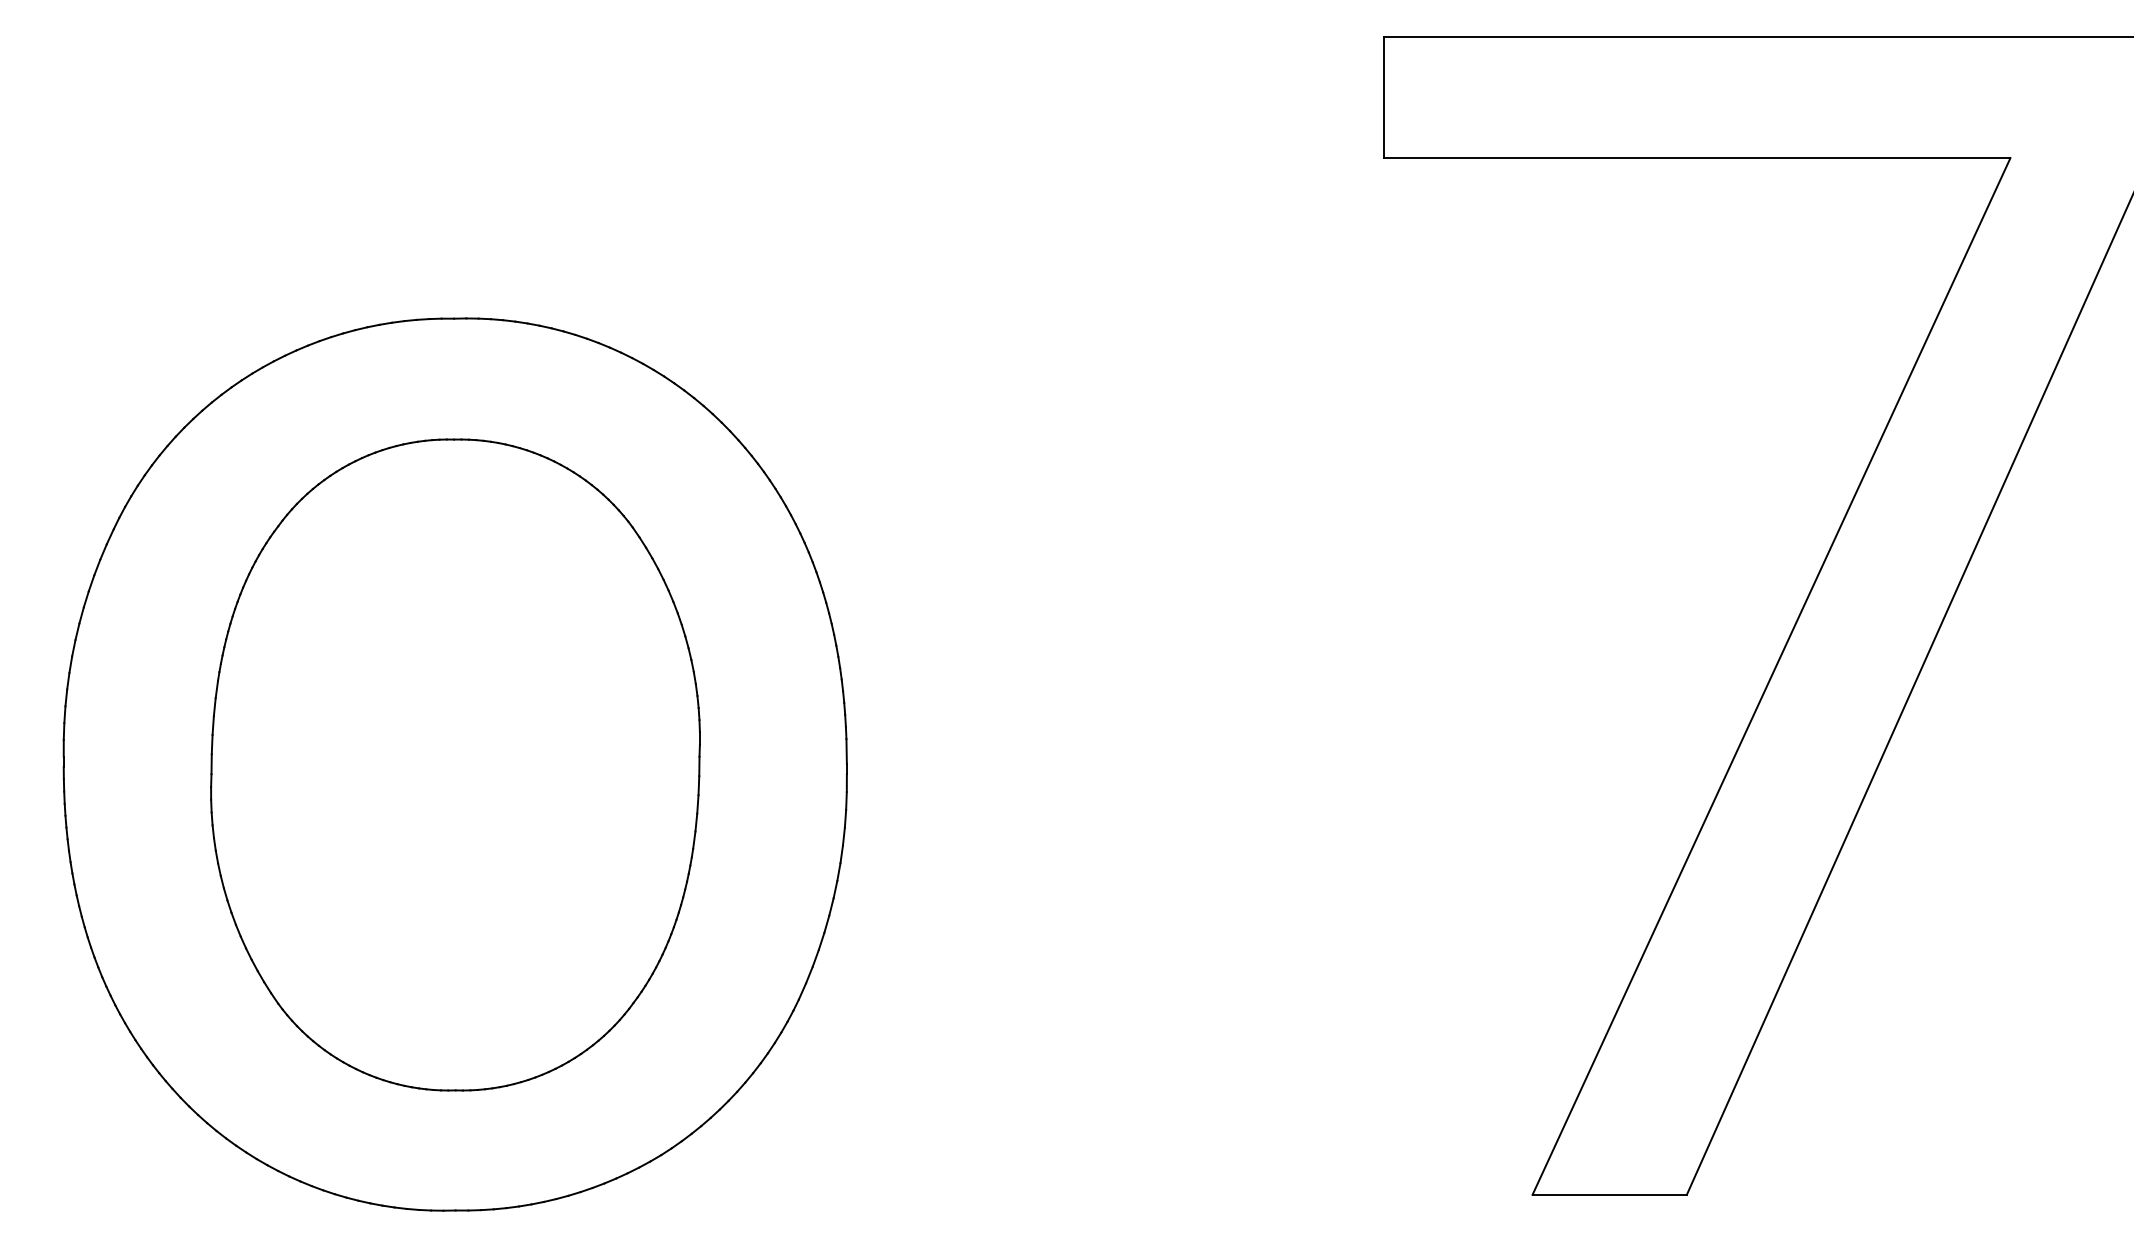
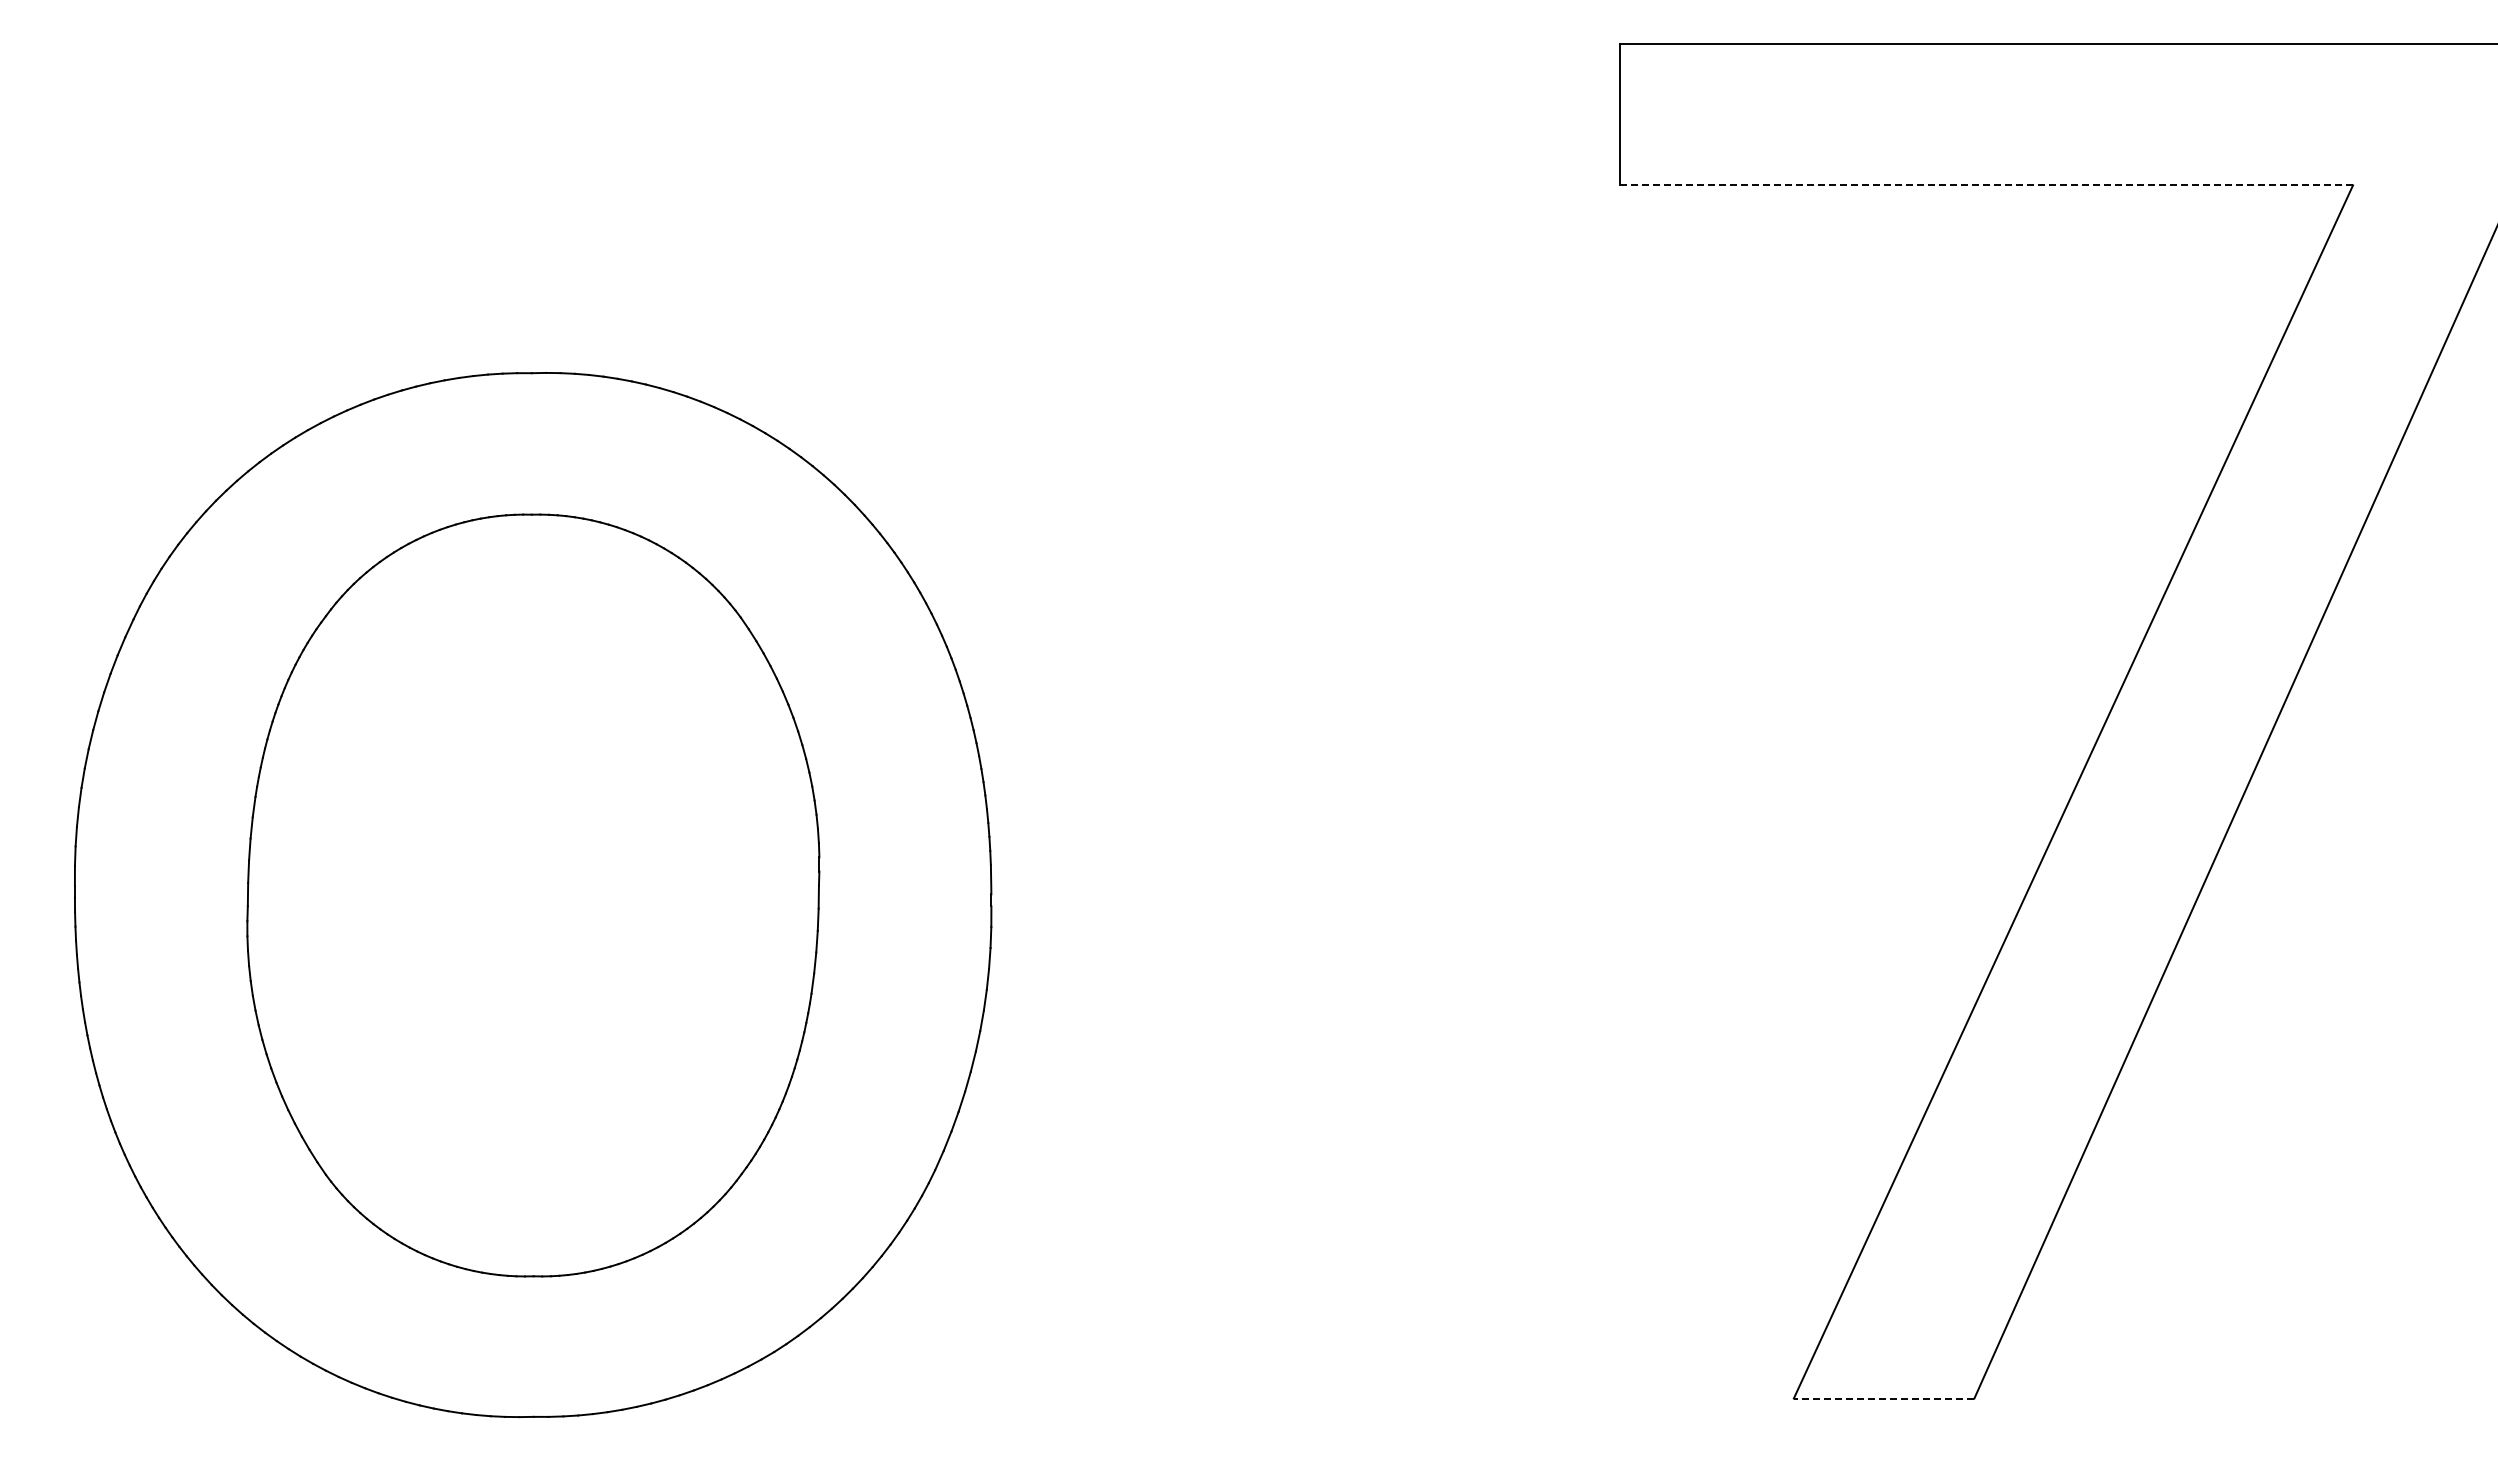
line: (1697, 158) -> (1986, 185), solid -> dashed
line: (1609, 1194) -> (1883, 1398), solid -> dashed

